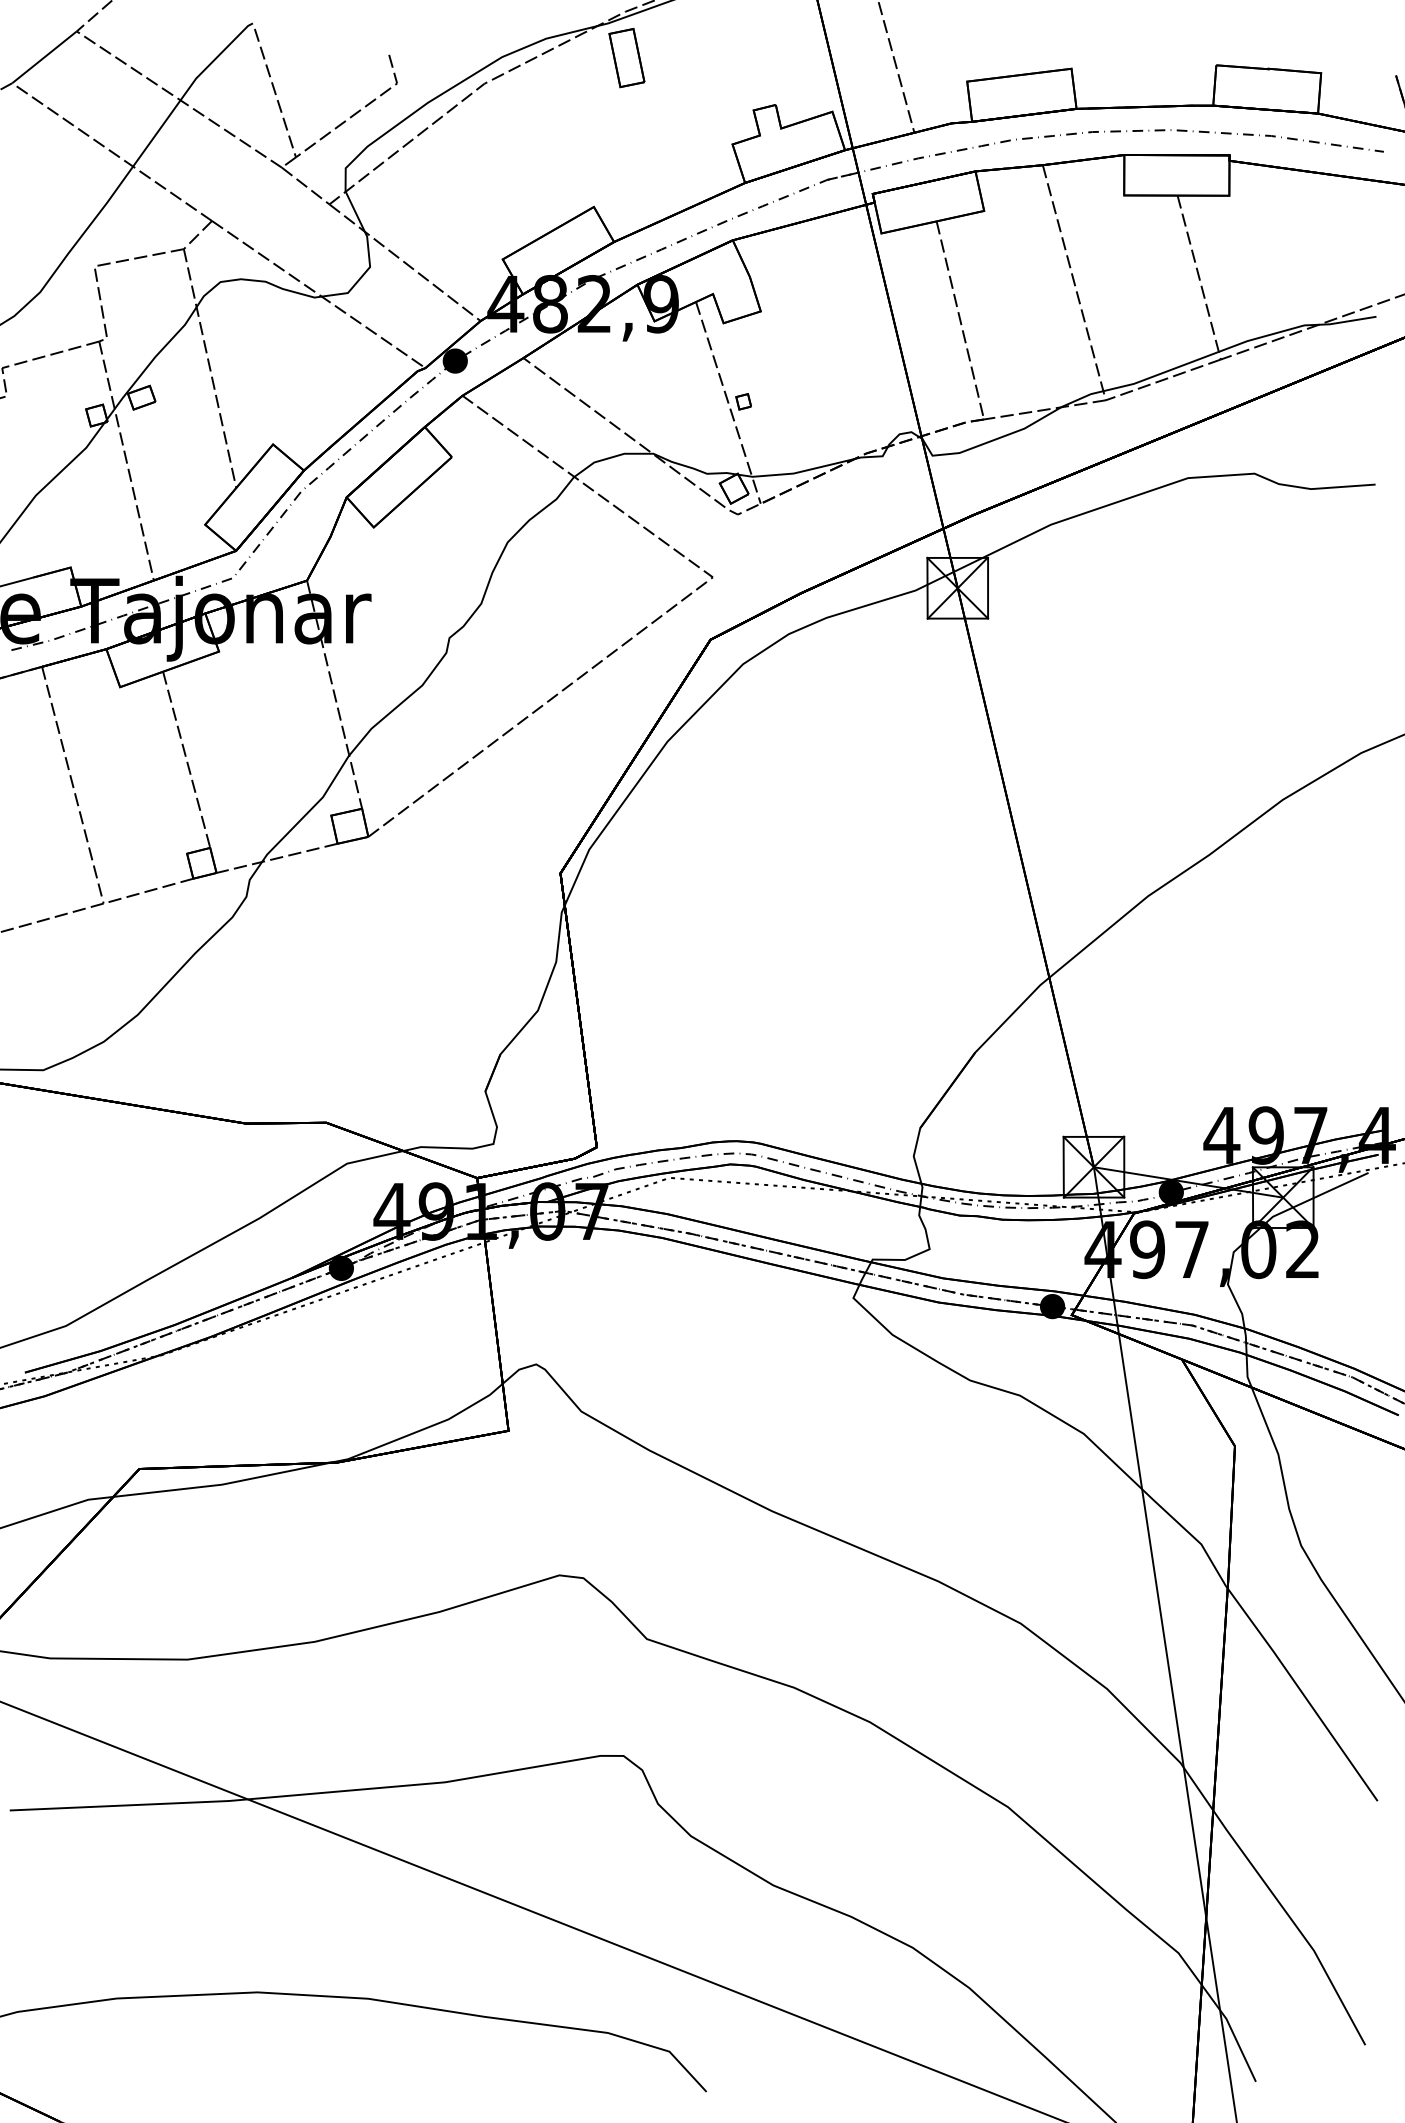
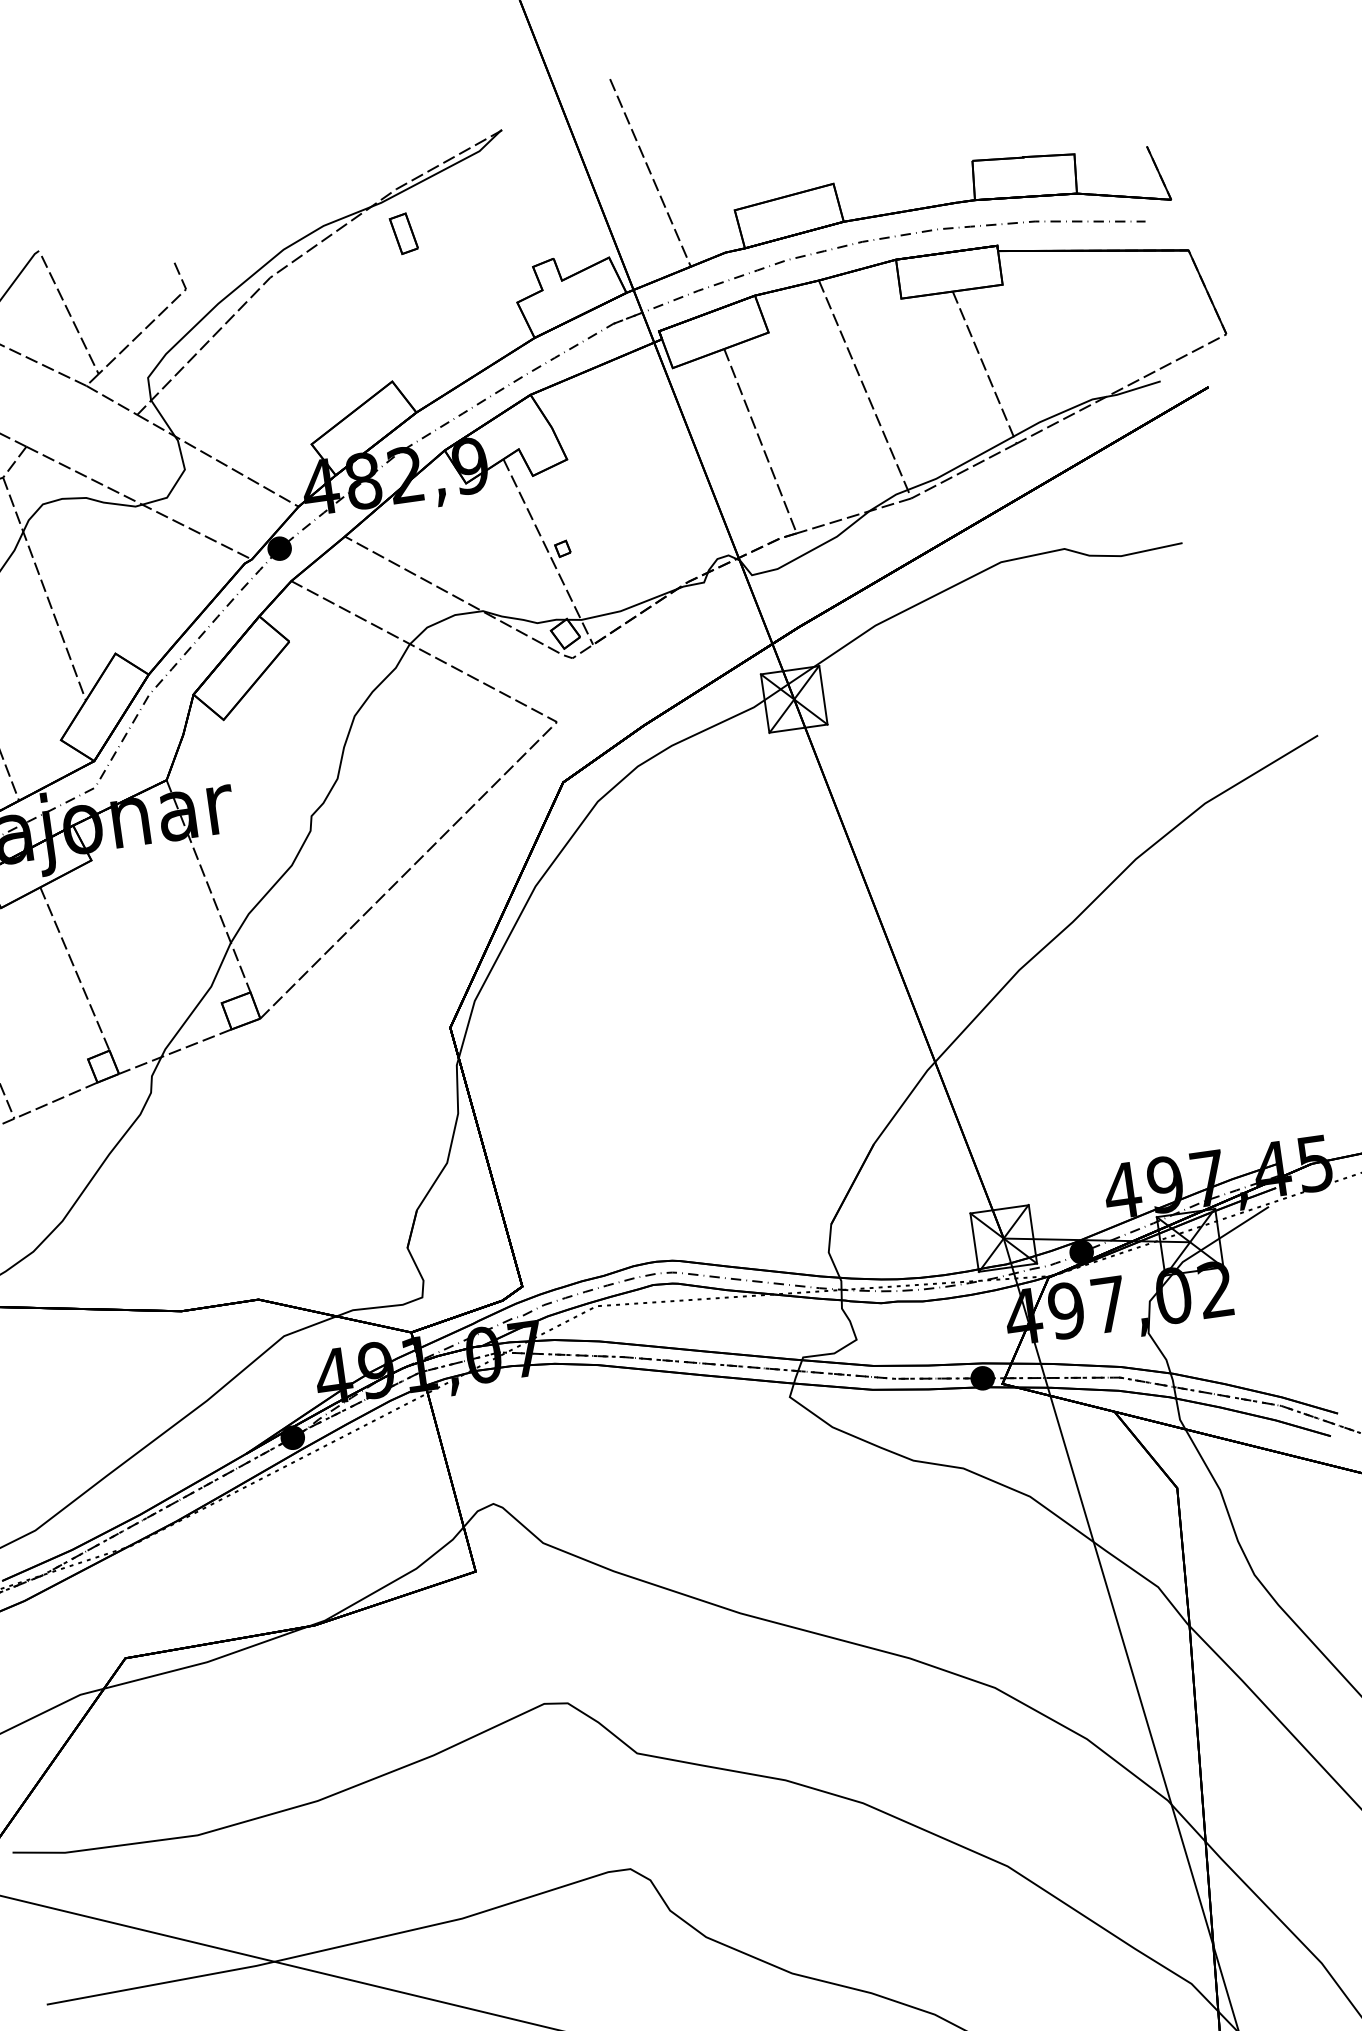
part: (626, 58) -> (403, 234), size x0.7

